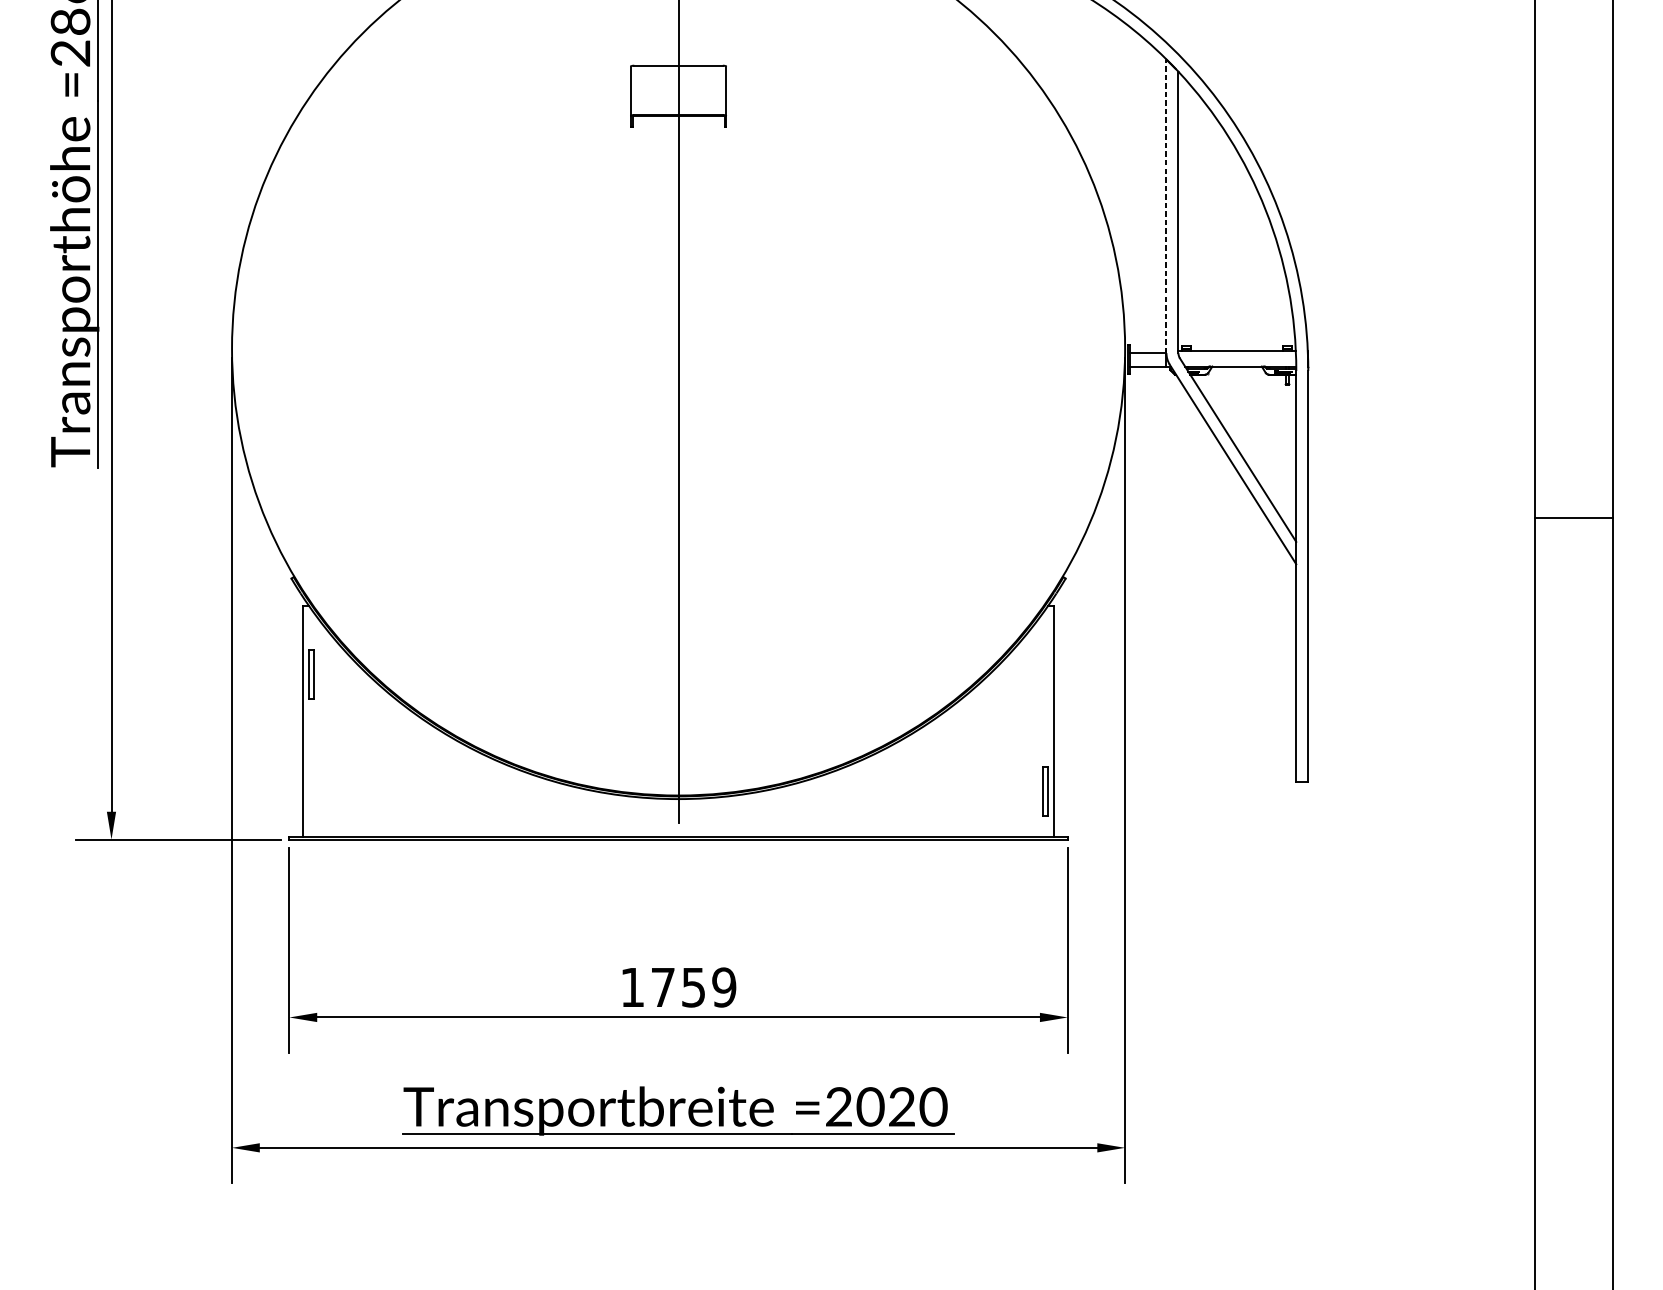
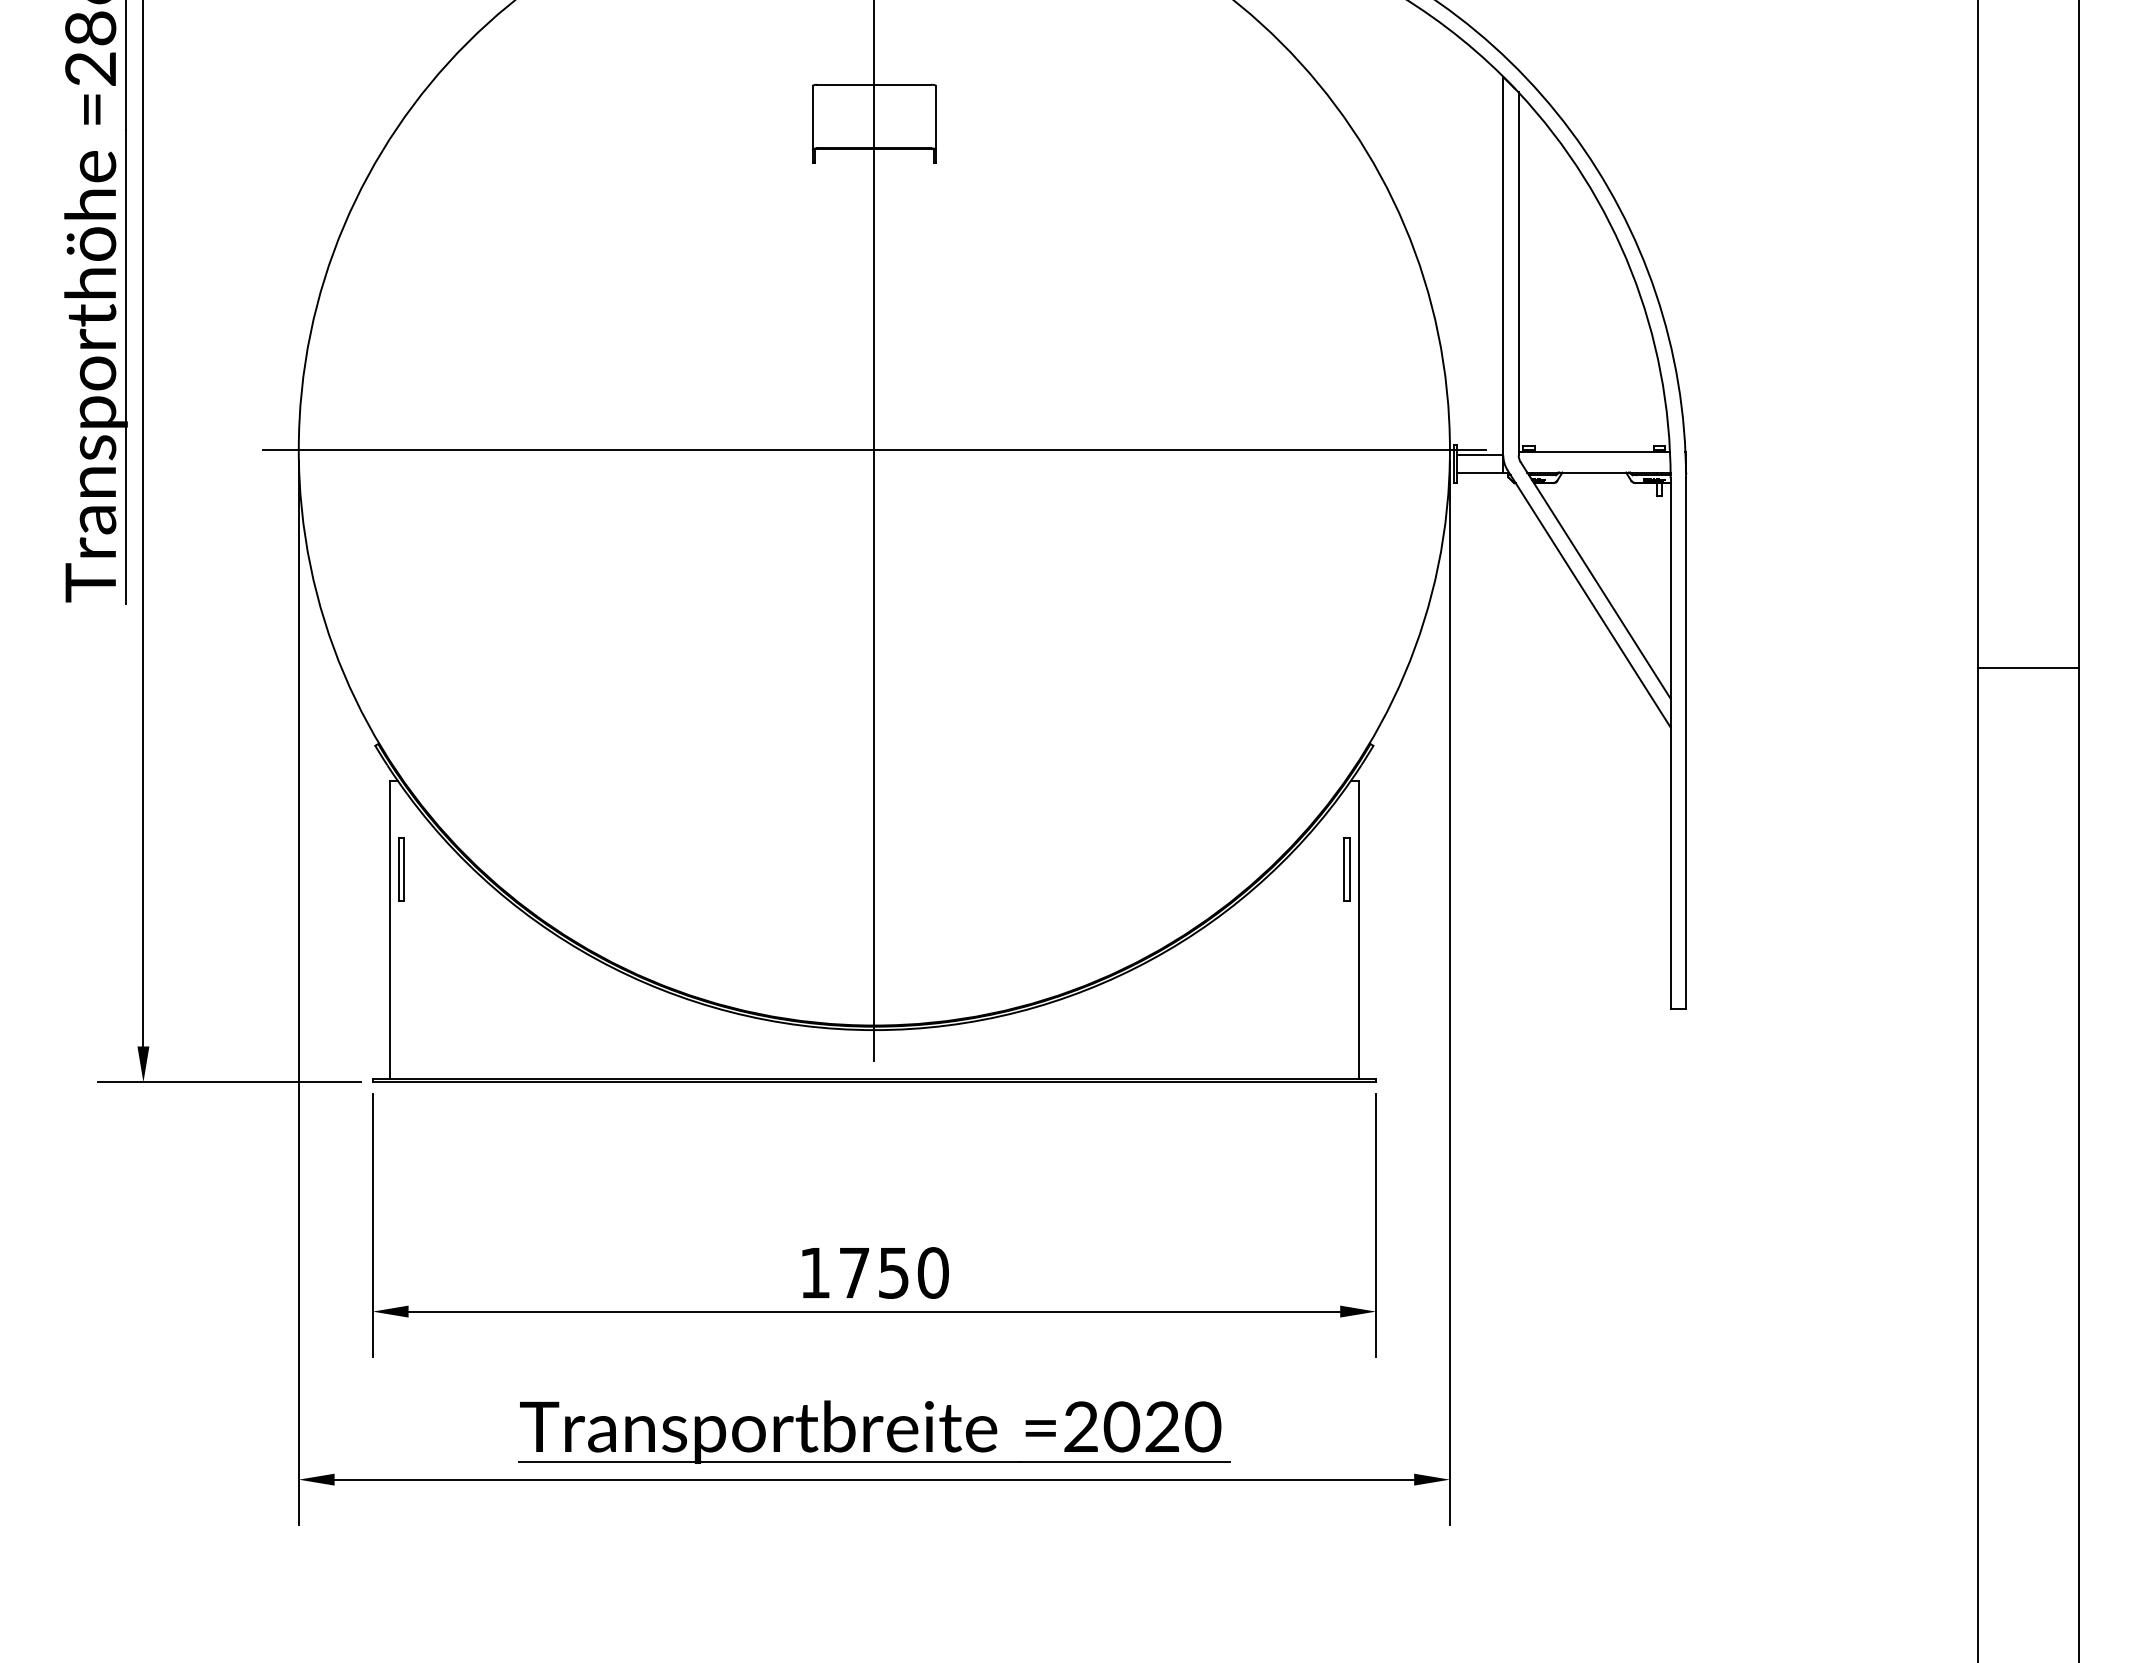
line: (1166, 205) -> (1503, 265), dashed -> solid
line: (677, 348) -> (873, 449), added
part: (1044, 791) -> (1346, 869), moved
text: (723, 987) -> (932, 1272), 1759 -> 1750

